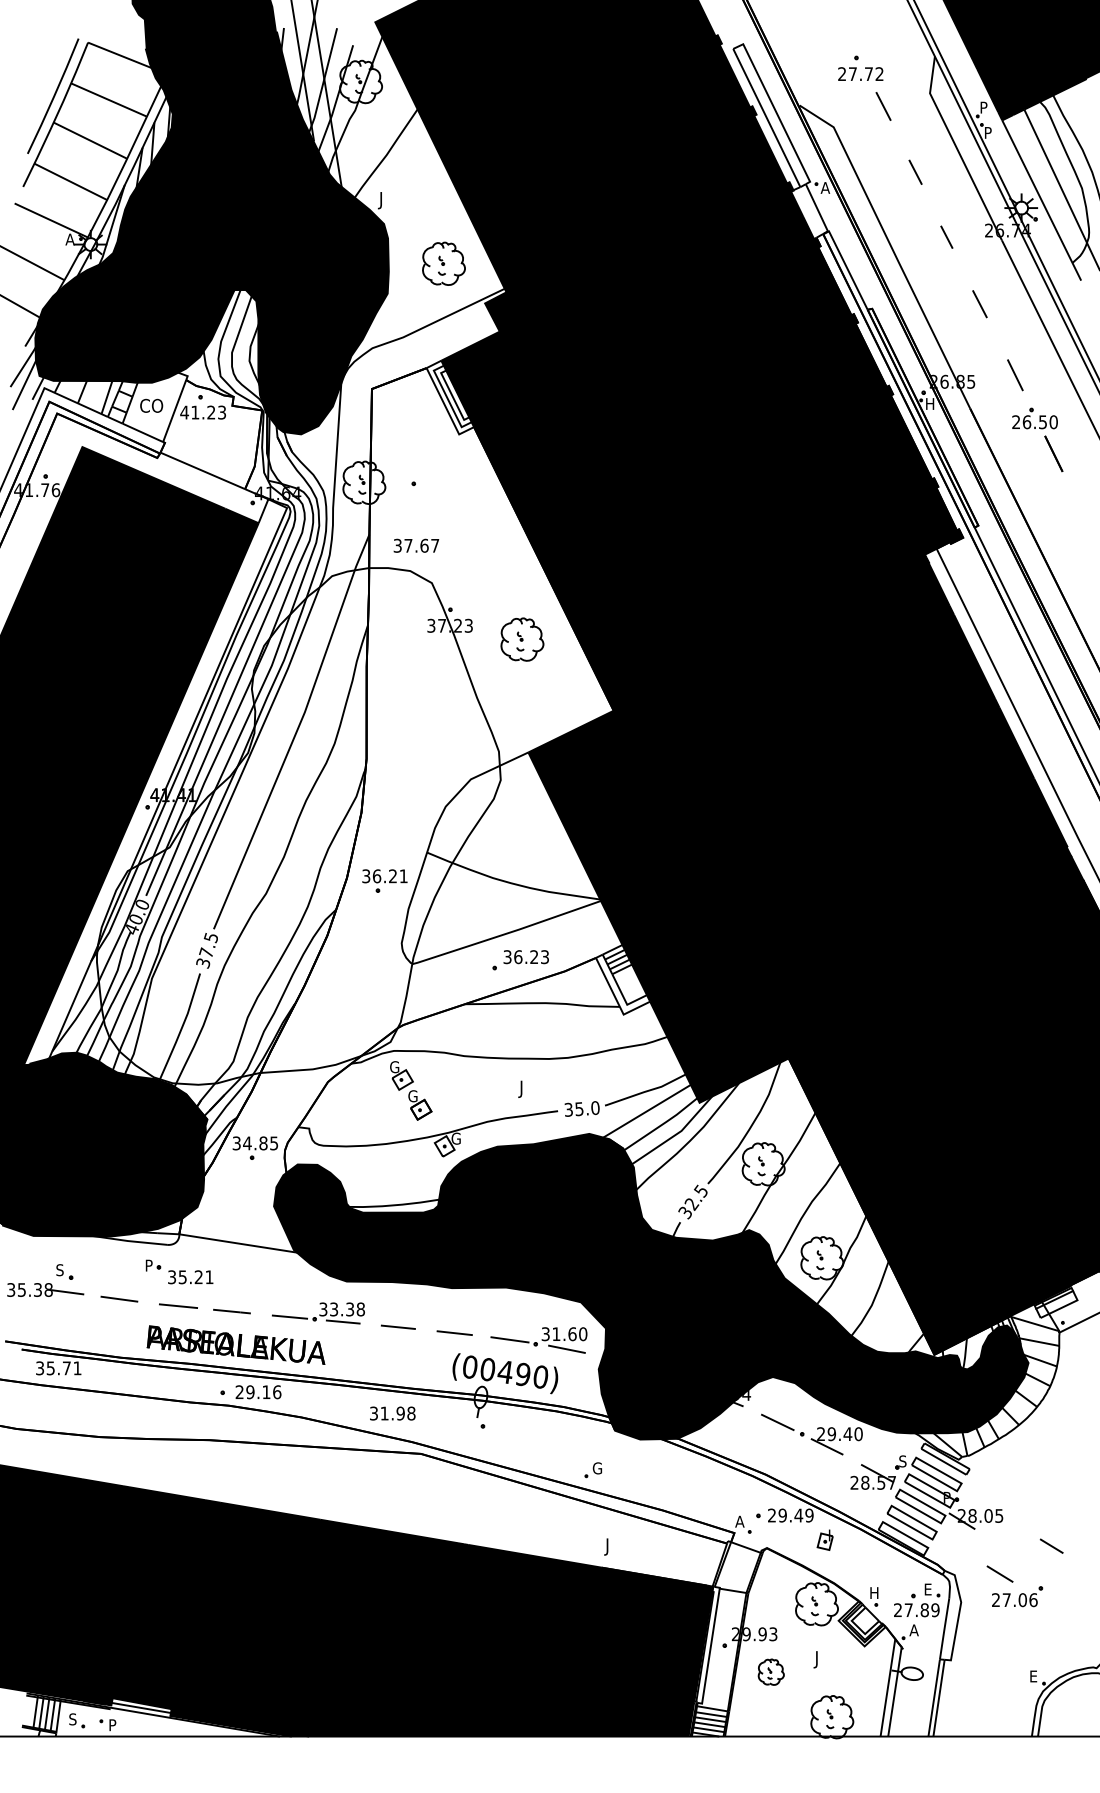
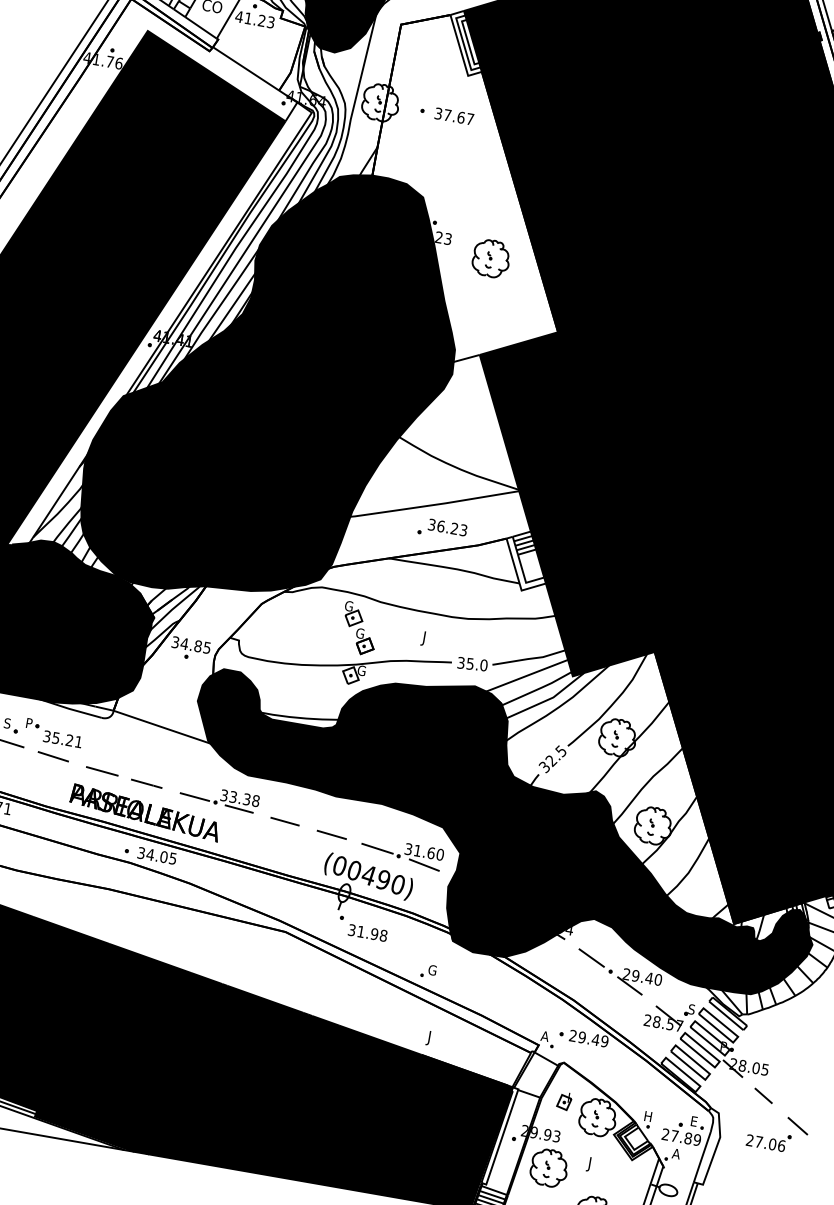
text: (416, 545) -> (454, 116), moved
fill: (298, 826) -> (274, 383), added
part: (411, 1090) -> (359, 628), moved
part: (179, 1271) -> (54, 732), moved
text: (258, 1392) -> (157, 856), 29.16 -> 34.05
text: (392, 1413) -> (367, 932), moved
part: (824, 1539) -> (564, 1100), moved
line: (1051, 1545) -> (763, 1095), moved
line: (999, 1573) -> (797, 1125), moved
part: (771, 1672) -> (549, 1168), size x1.67

